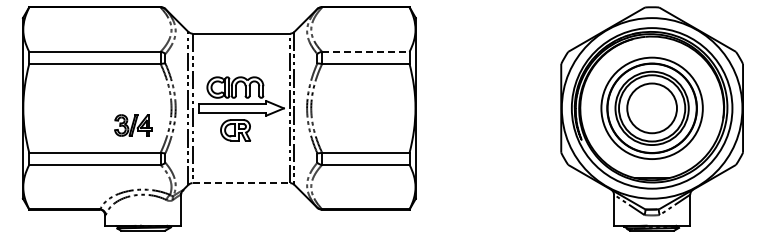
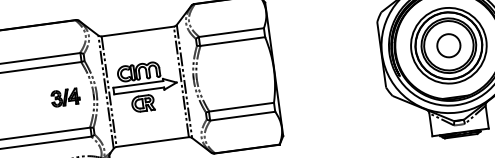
line: (365, 51) -> (231, 32), dashed -> solid
circle: (651, 107) -> (448, 45), size x0.62
part: (133, 125) -> (65, 97), moved
line: (241, 183) -> (152, 142), dashed -> solid

